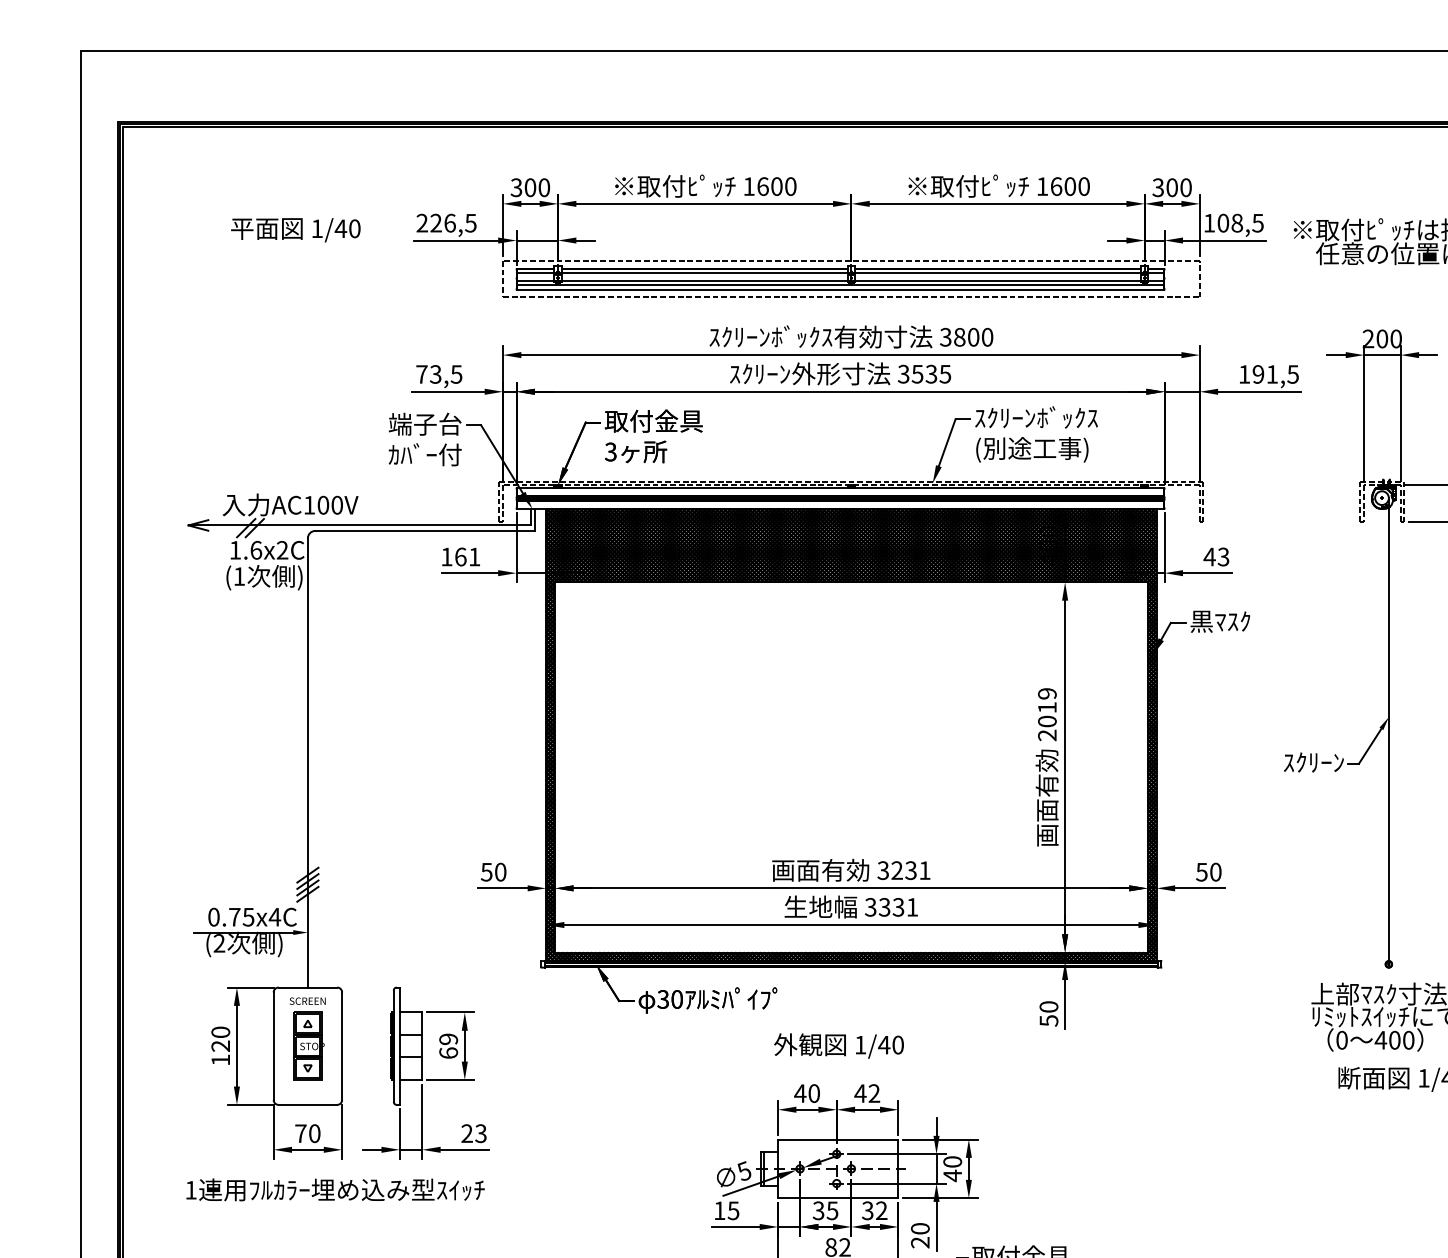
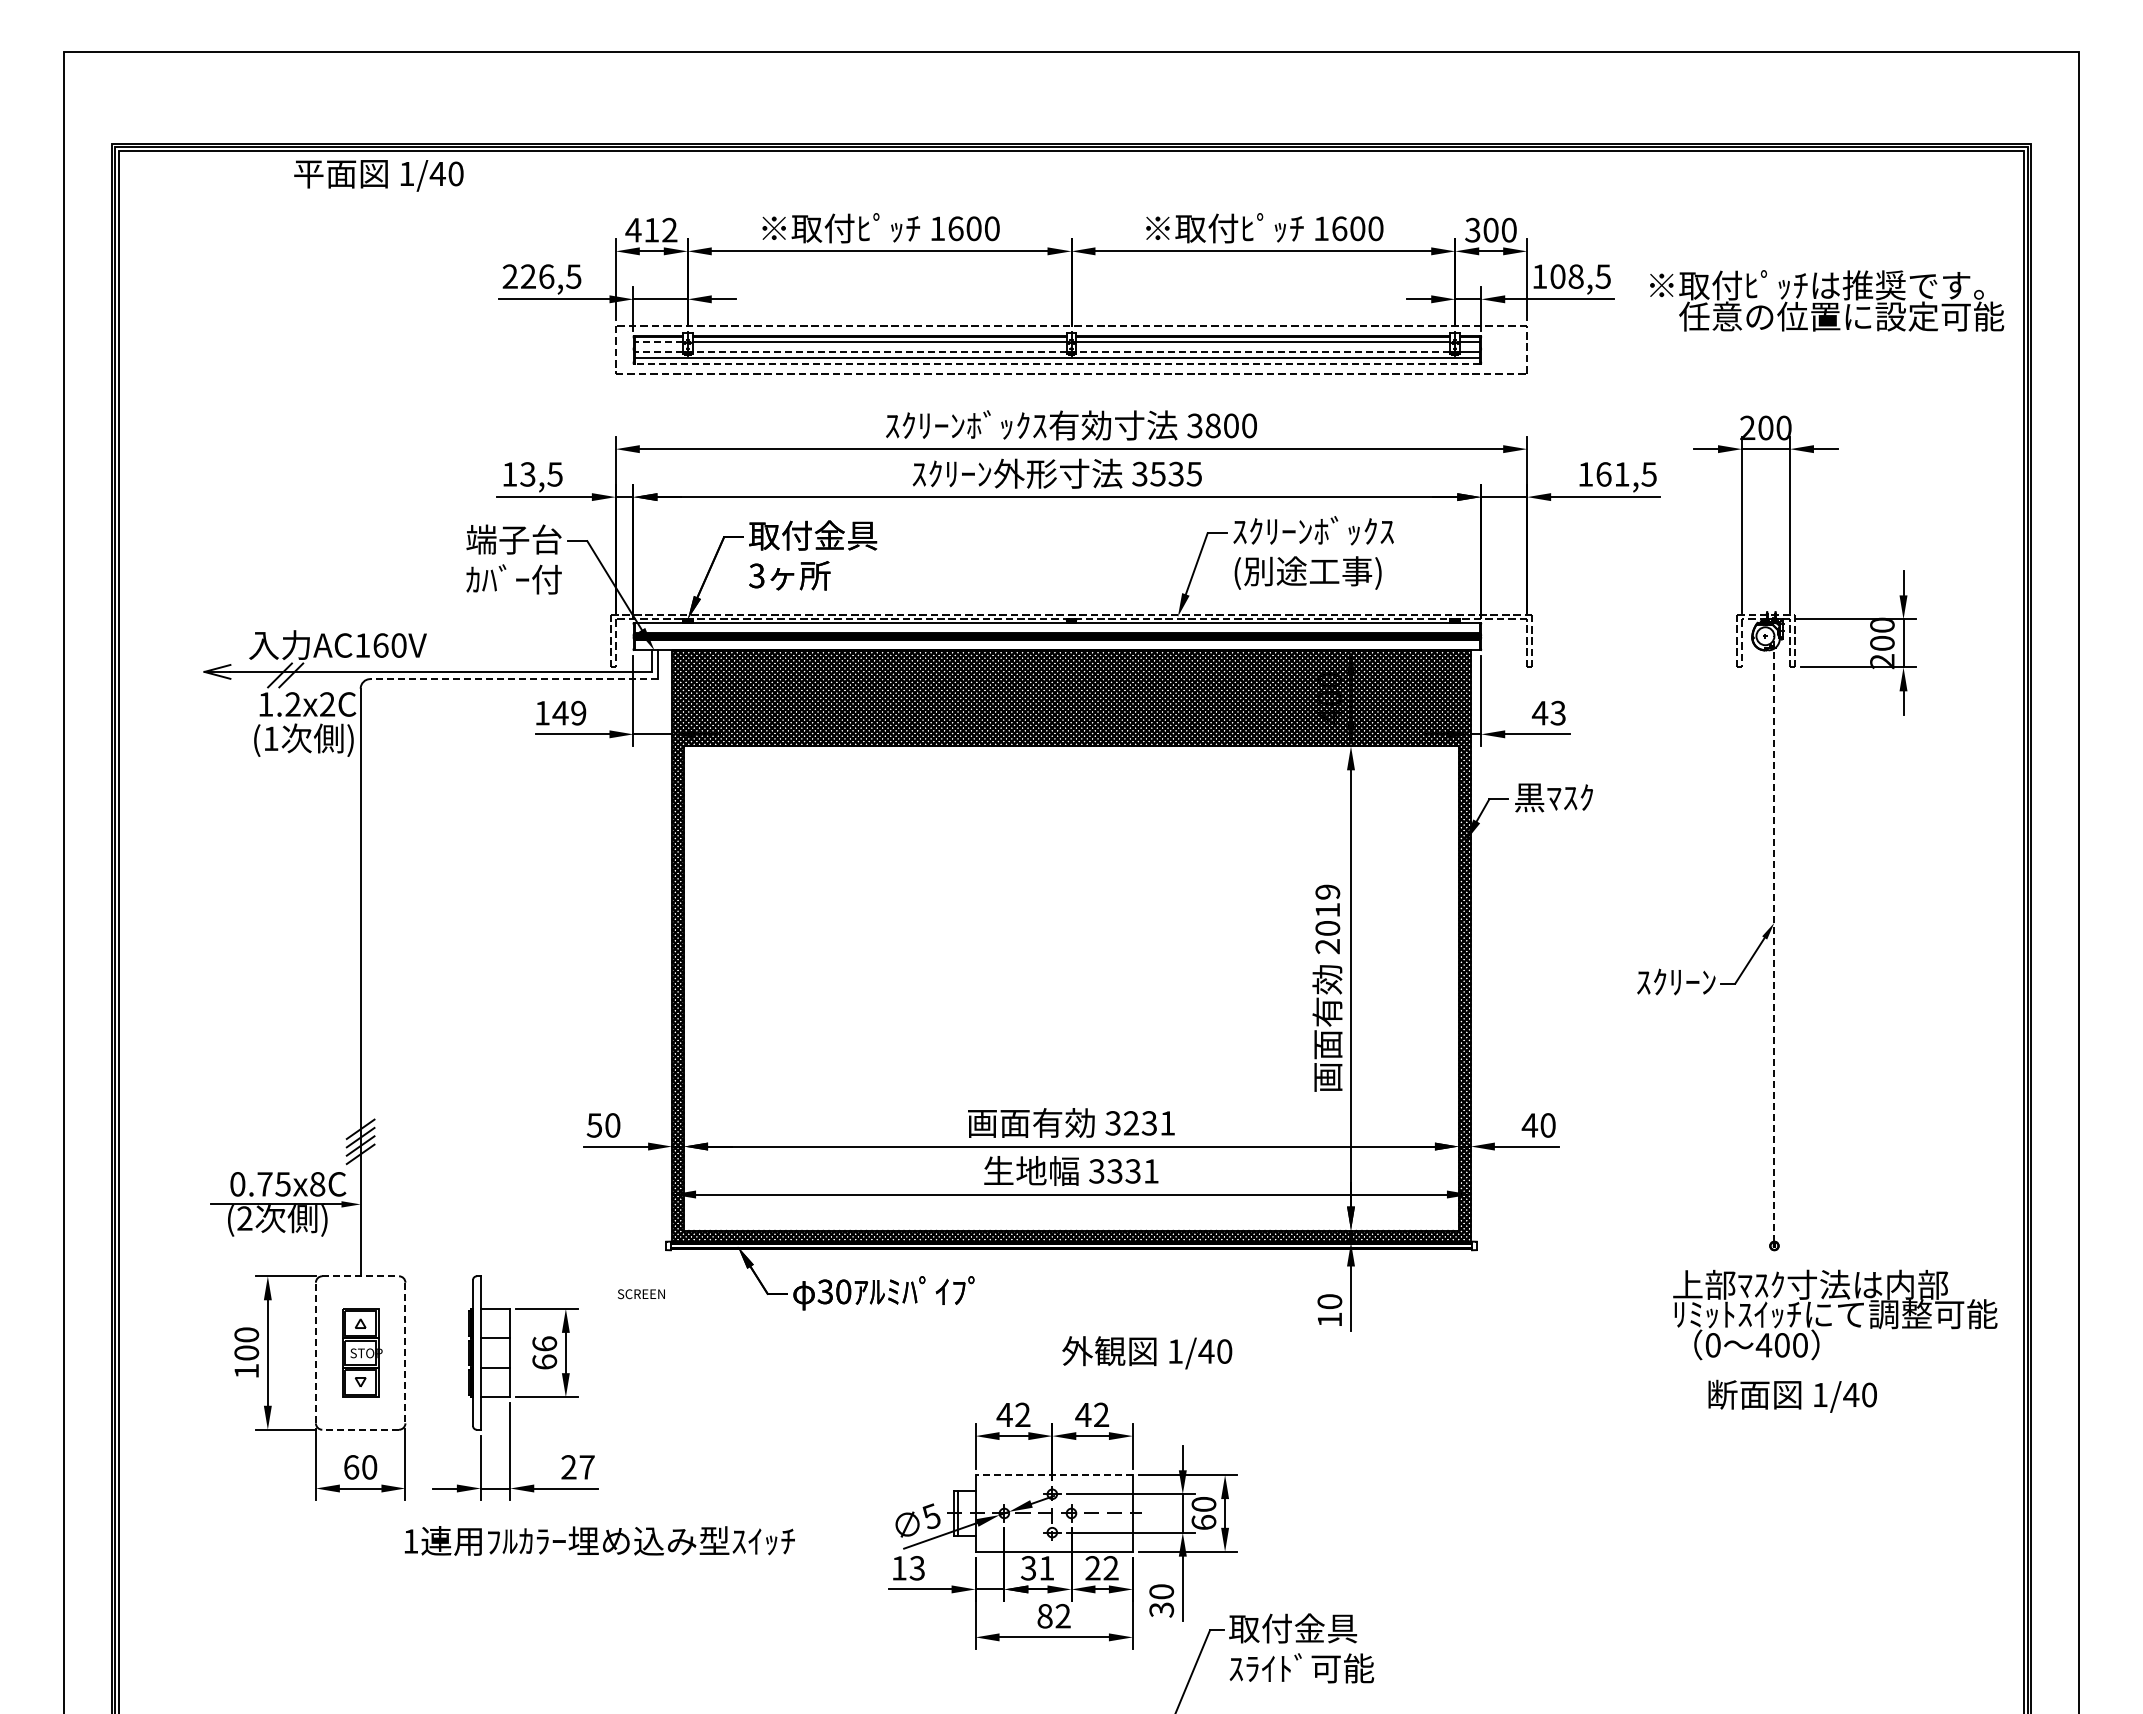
text: (530, 187) -> (651, 229), 300 -> 412
text: (295, 229) -> (378, 175), moved
line: (535, 272) -> (658, 341), solid -> dashed
line: (535, 281) -> (658, 352), solid -> dashed
line: (704, 281) -> (879, 352), solid -> dashed
line: (997, 281) -> (1262, 352), solid -> dashed
line: (840, 289) -> (1057, 363), solid -> dashed
text: (421, 374) -> (509, 474), 73,5 -> 13,5
text: (1258, 374) -> (1603, 474), 191,5 -> 161,5
text: (323, 505) -> (380, 645), AC100V -> AC160V
line: (425, 531) -> (514, 679), solid -> dashed
text: (255, 550) -> (292, 704), 1.6x2C -> 1.2x2C
text: (467, 556) -> (569, 712), 161 -> 149
line: (1388, 729) -> (1774, 938), solid -> dashed
text: (1201, 872) -> (1529, 1125), 50 -> 40
text: (274, 917) -> (317, 1184), 0.75x4C -> 0.75x8C
line: (308, 987) -> (361, 1276), solid -> dashed
text: (307, 1001) -> (640, 1294), moved
text: (1049, 1020) -> (1330, 1319), 50 -> 10
text: (448, 1038) -> (544, 1343), 69 -> 66
text: (220, 1045) -> (246, 1352), 120 -> 100
line: (273, 1045) -> (315, 1352), solid -> dashed
text: (839, 1045) -> (1147, 1352), moved
line: (342, 1046) -> (405, 1353), solid -> dashed
text: (813, 1093) -> (1022, 1414), 40 -> 42
line: (307, 1104) -> (360, 1429), solid -> dashed
text: (300, 1133) -> (351, 1467), 70 -> 60
text: (480, 1133) -> (586, 1467), 23 -> 27
line: (838, 1139) -> (1054, 1475), solid -> dashed
text: (952, 1175) -> (1203, 1522), 40 -> 60
text: (335, 1189) -> (599, 1540), moved
text: (733, 1210) -> (917, 1568), 15 -> 13
text: (832, 1210) -> (1046, 1568), 35 -> 31
text: (867, 1210) -> (1092, 1568), 32 -> 22
text: (920, 1242) -> (1161, 1609), 20 -> 30

